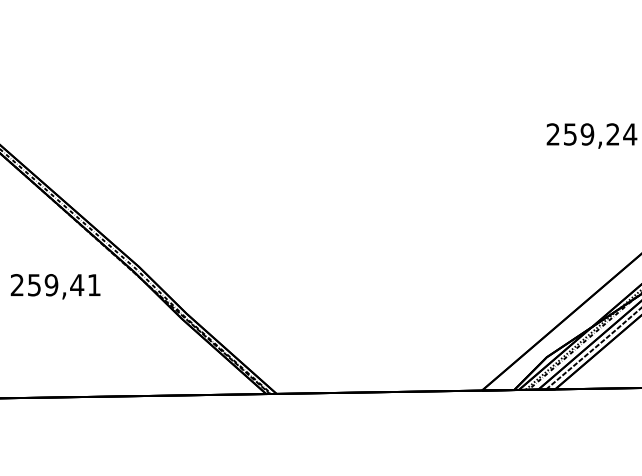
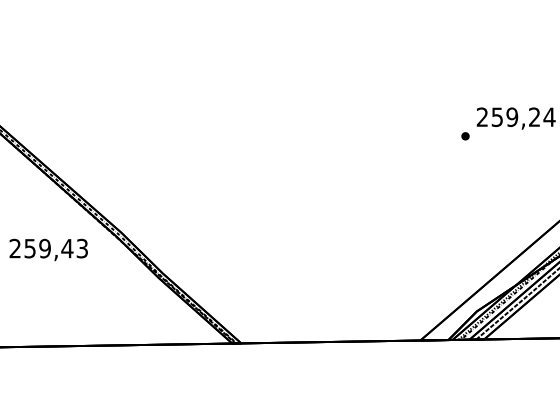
part: (533, 156) -> (465, 136), added
text: (93, 285) -> (81, 248), 259,41 -> 259,43

